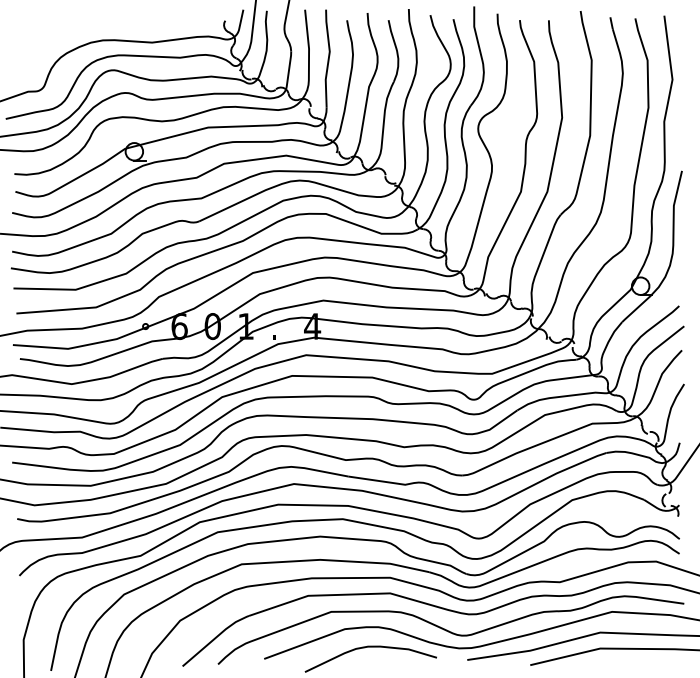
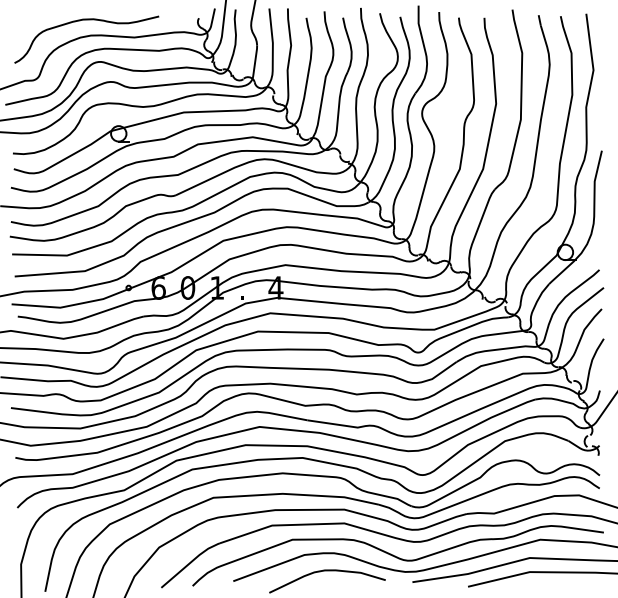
curve: (97, 23) -> (86, 20), added

